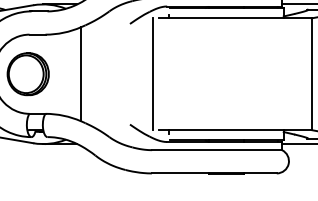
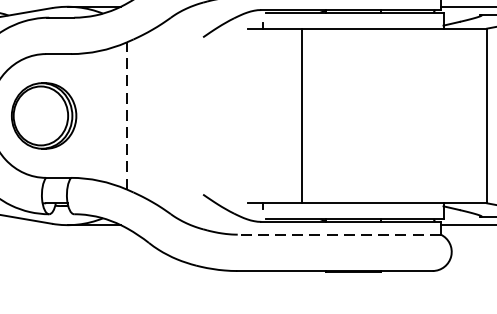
line: (81, 73) -> (127, 114), solid -> dashed
line: (153, 73) -> (302, 114), moved
line: (217, 150) -> (339, 235), solid -> dashed

